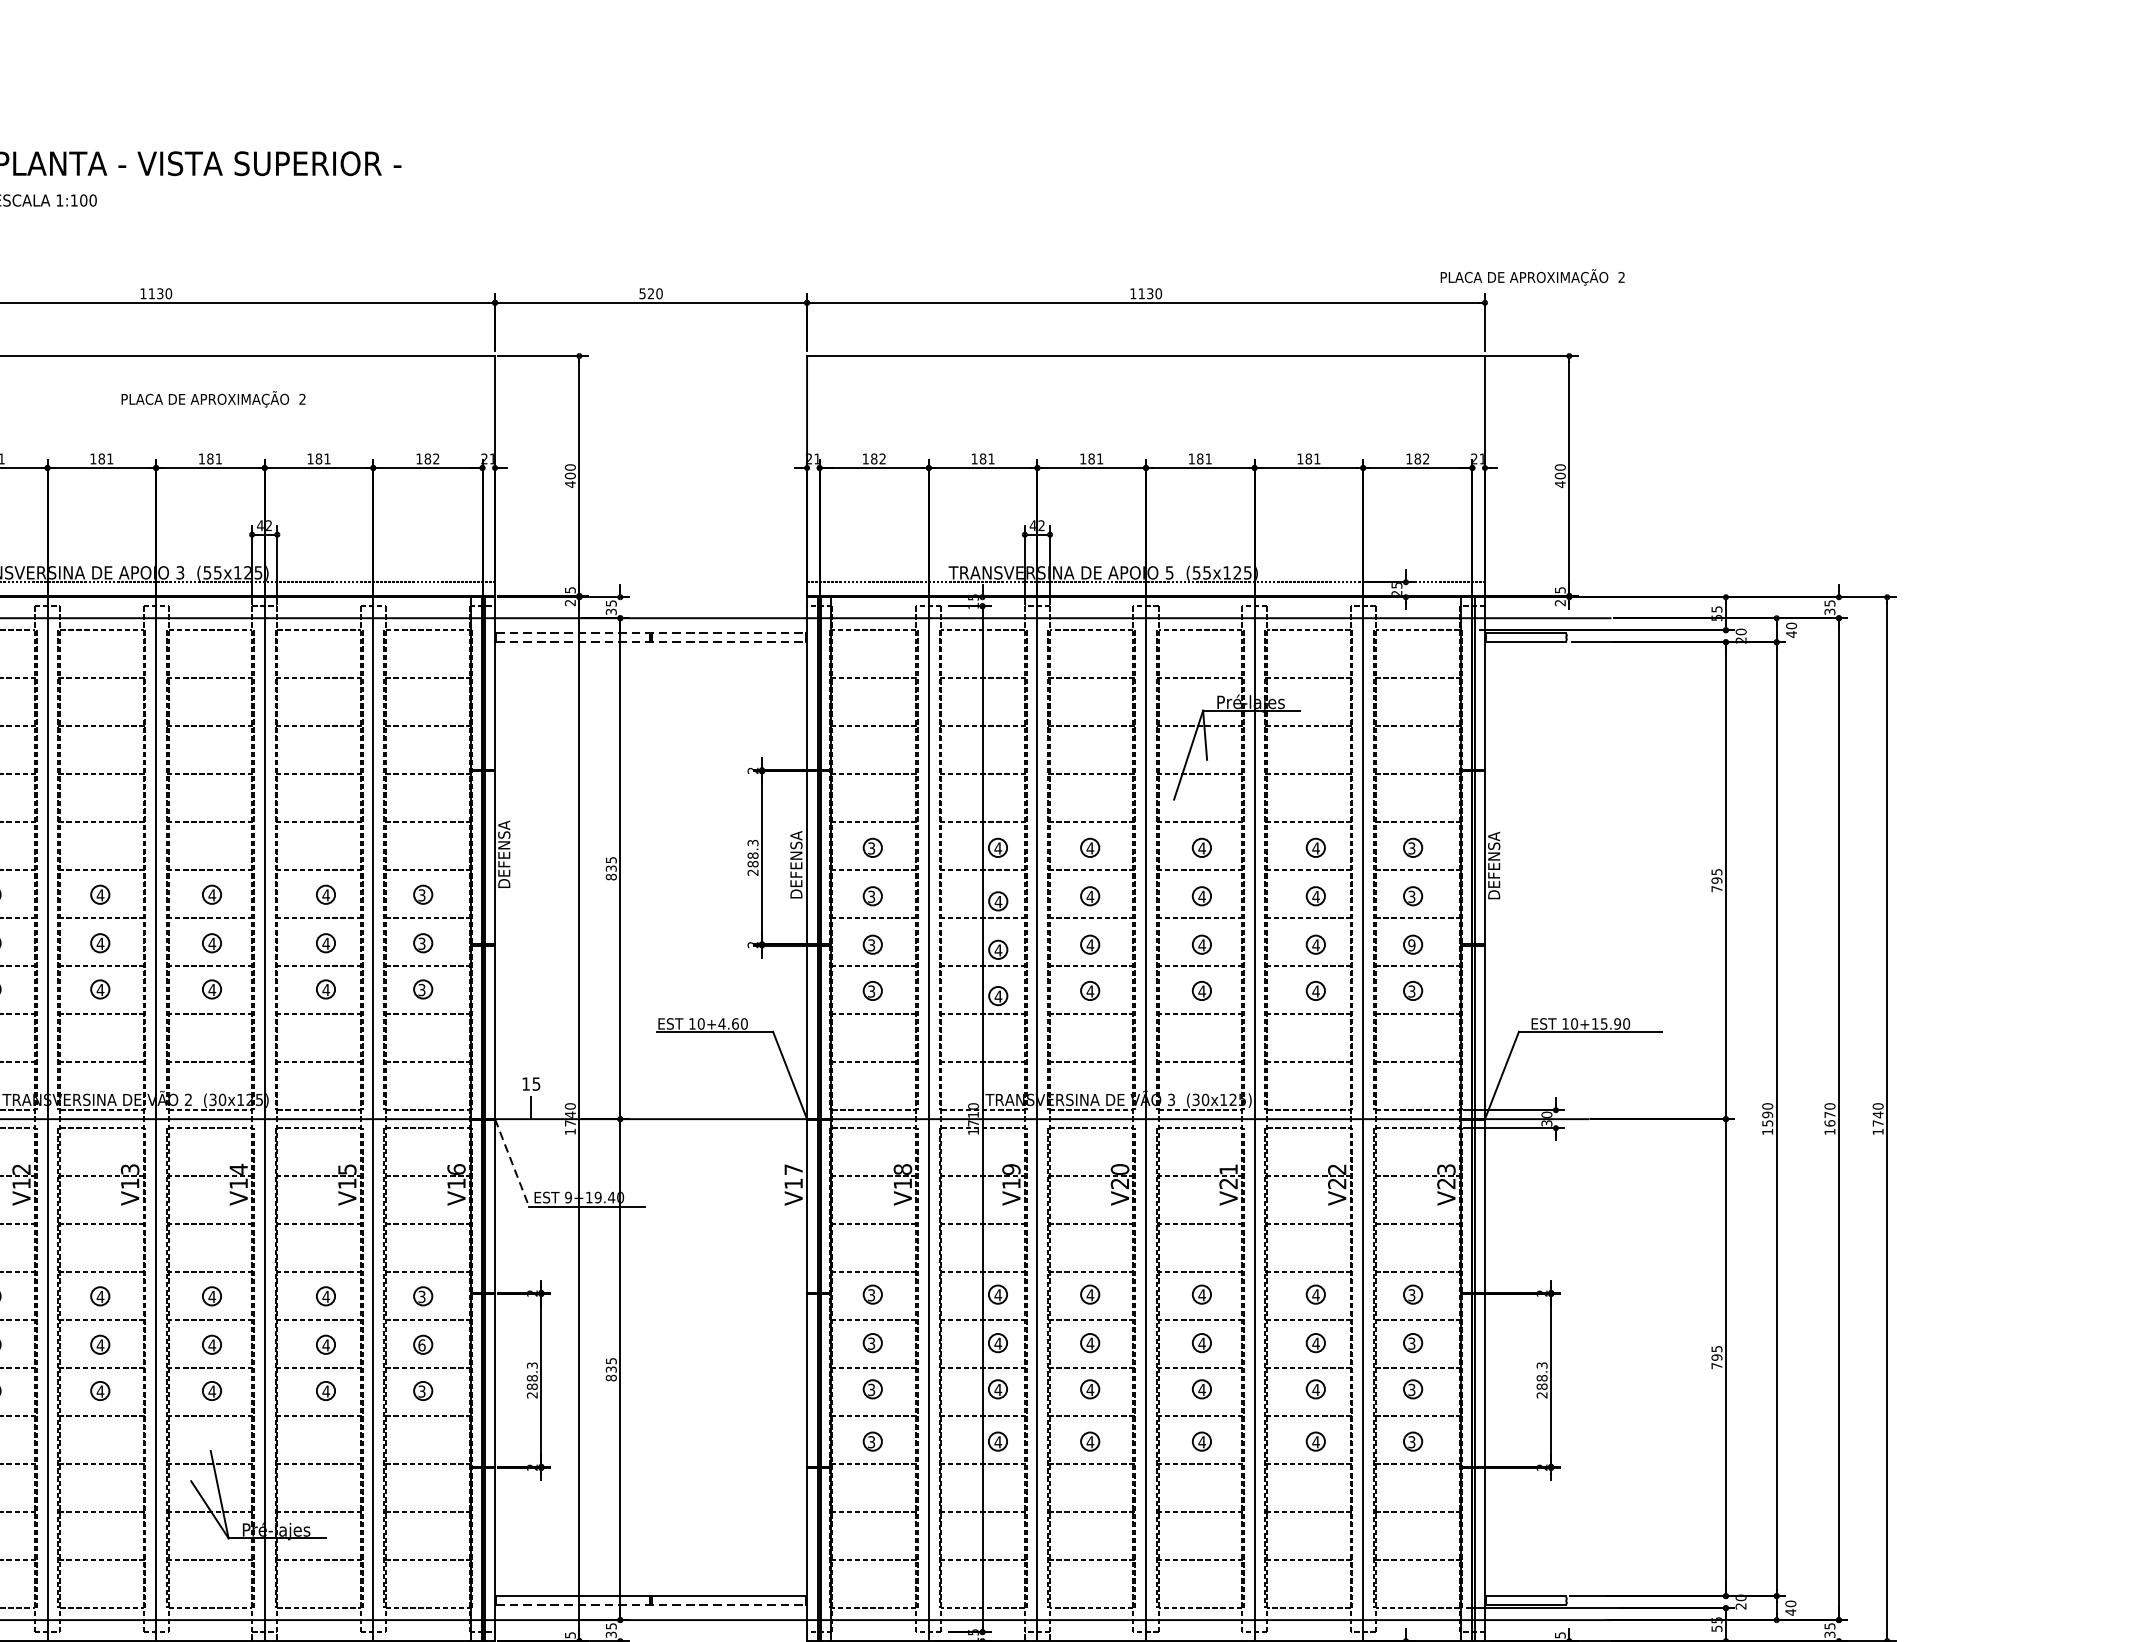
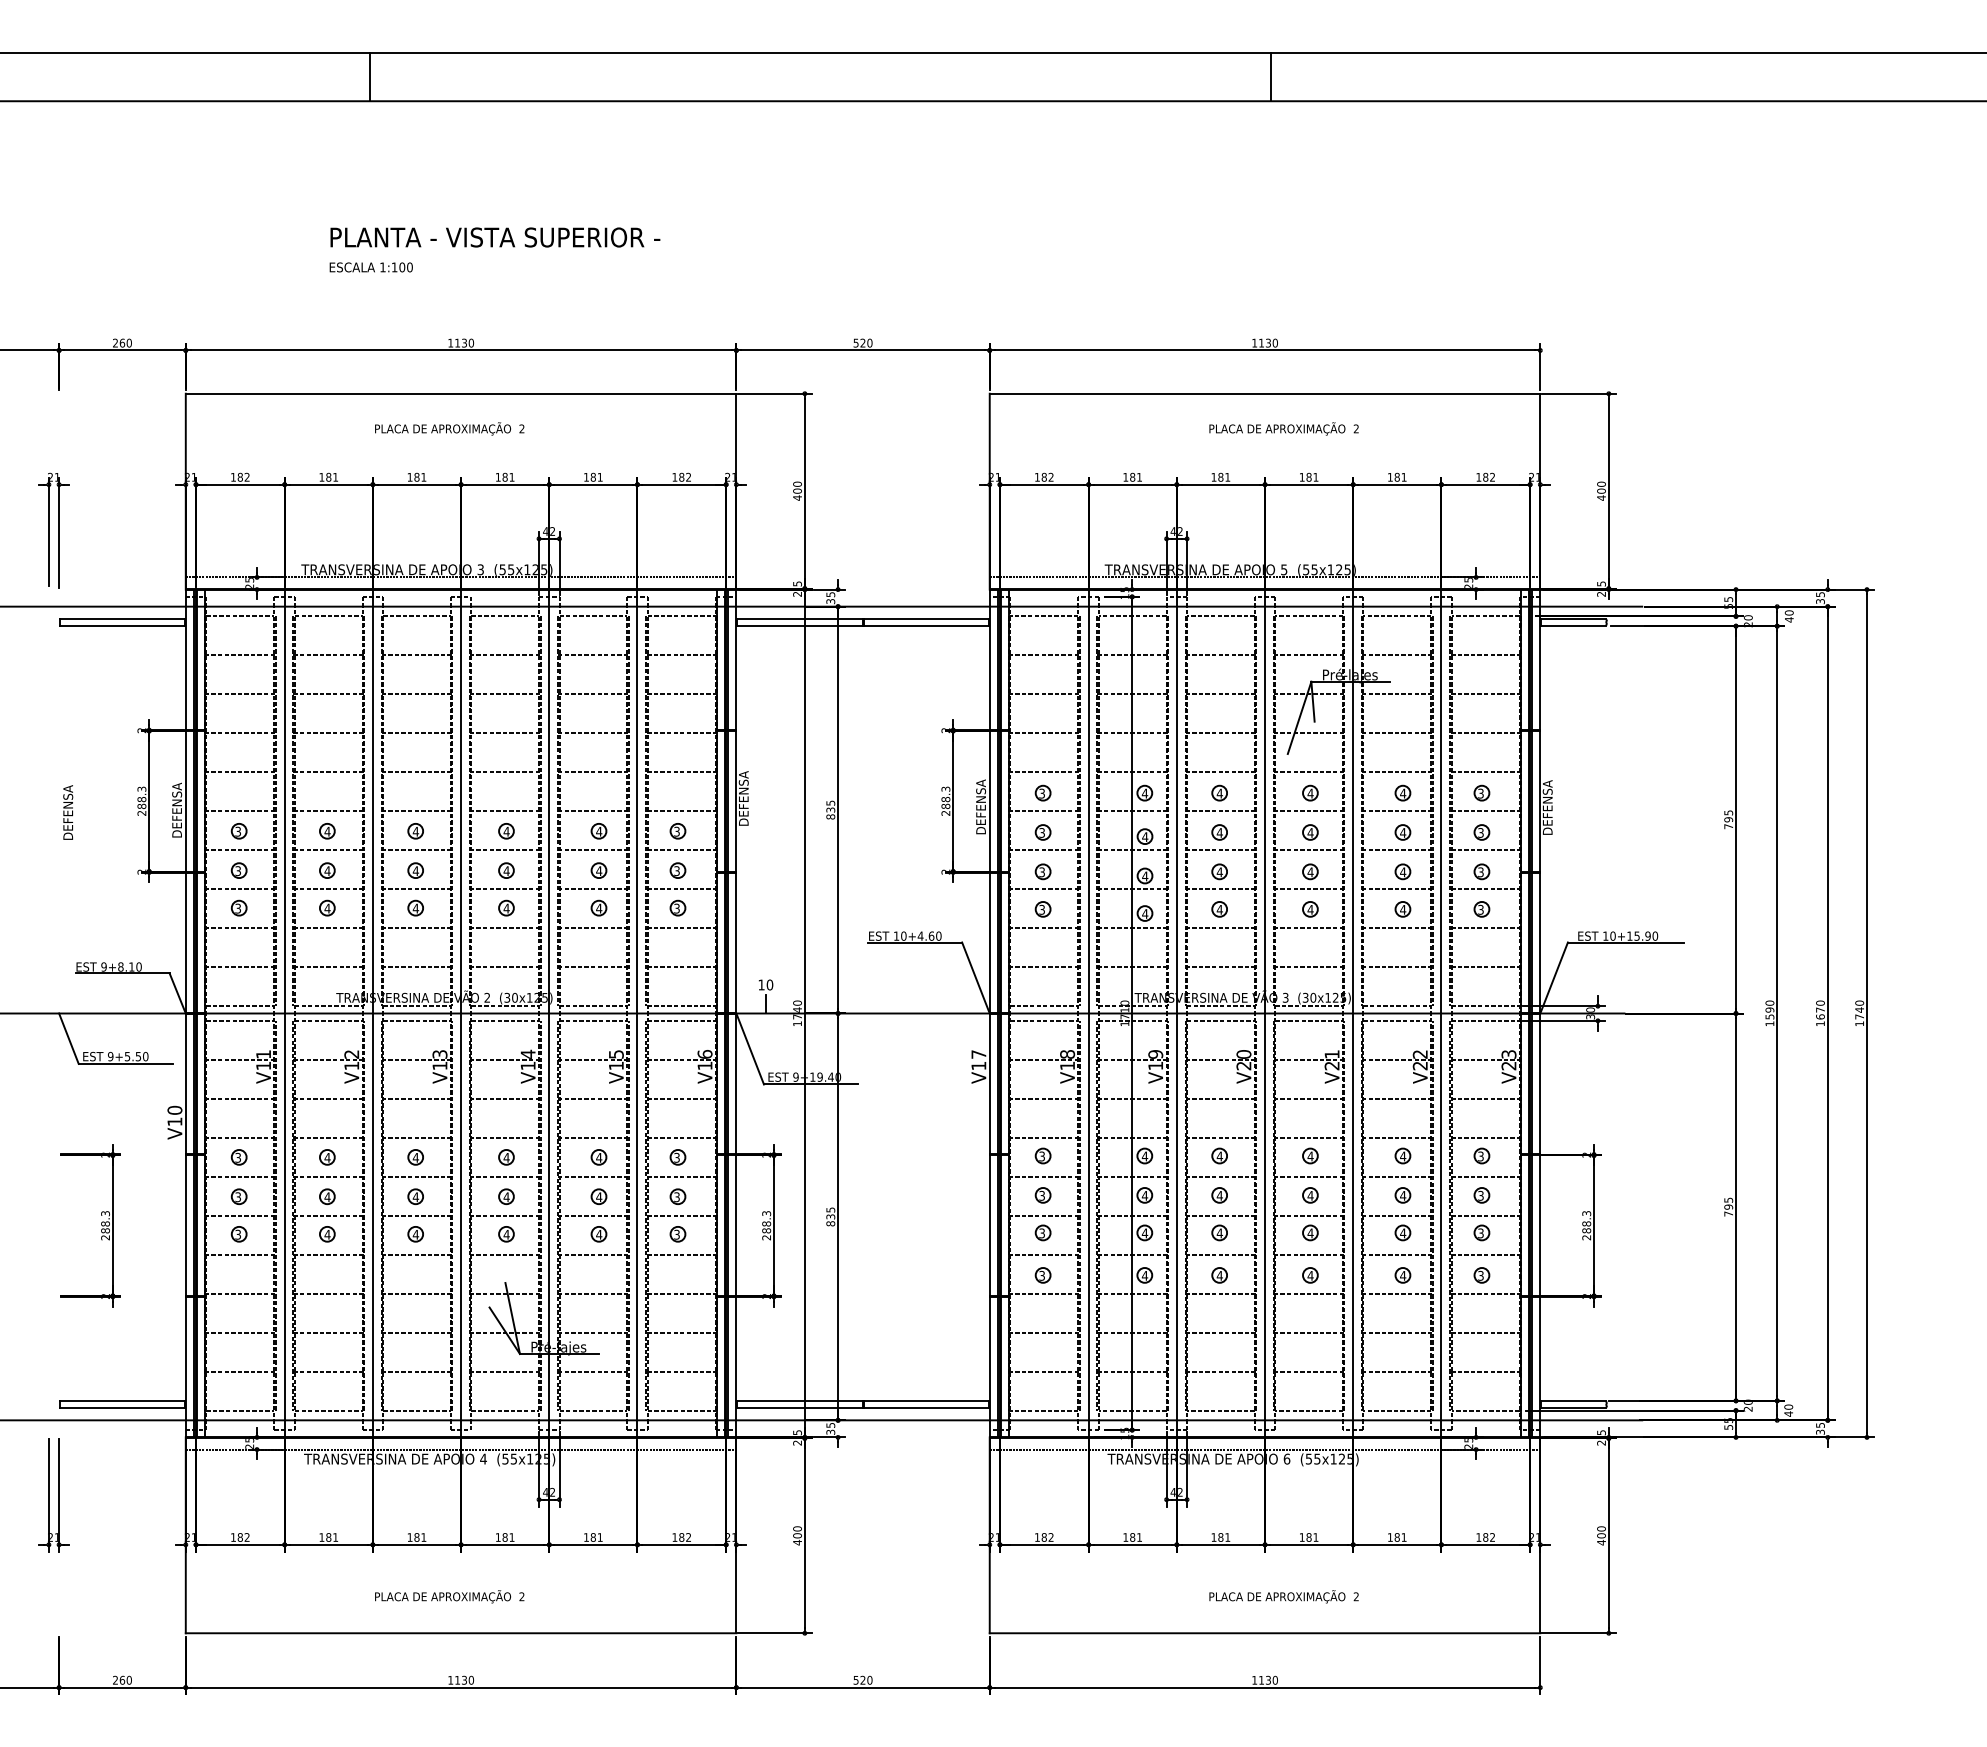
text: (1532, 276) -> (1283, 428), moved
text: (213, 398) -> (449, 428), moved
line: (651, 632) -> (863, 618), dashed -> solid
line: (651, 642) -> (863, 626), dashed -> solid
text: (1411, 945) -> (1480, 872), 9 -> 3
text: (535, 1083) -> (769, 984), 15 -> 10
line: (512, 1163) -> (750, 1049), dashed -> solid
text: (421, 1345) -> (676, 1197), 6 -> 3
line: (651, 1605) -> (863, 1408), dashed -> solid

